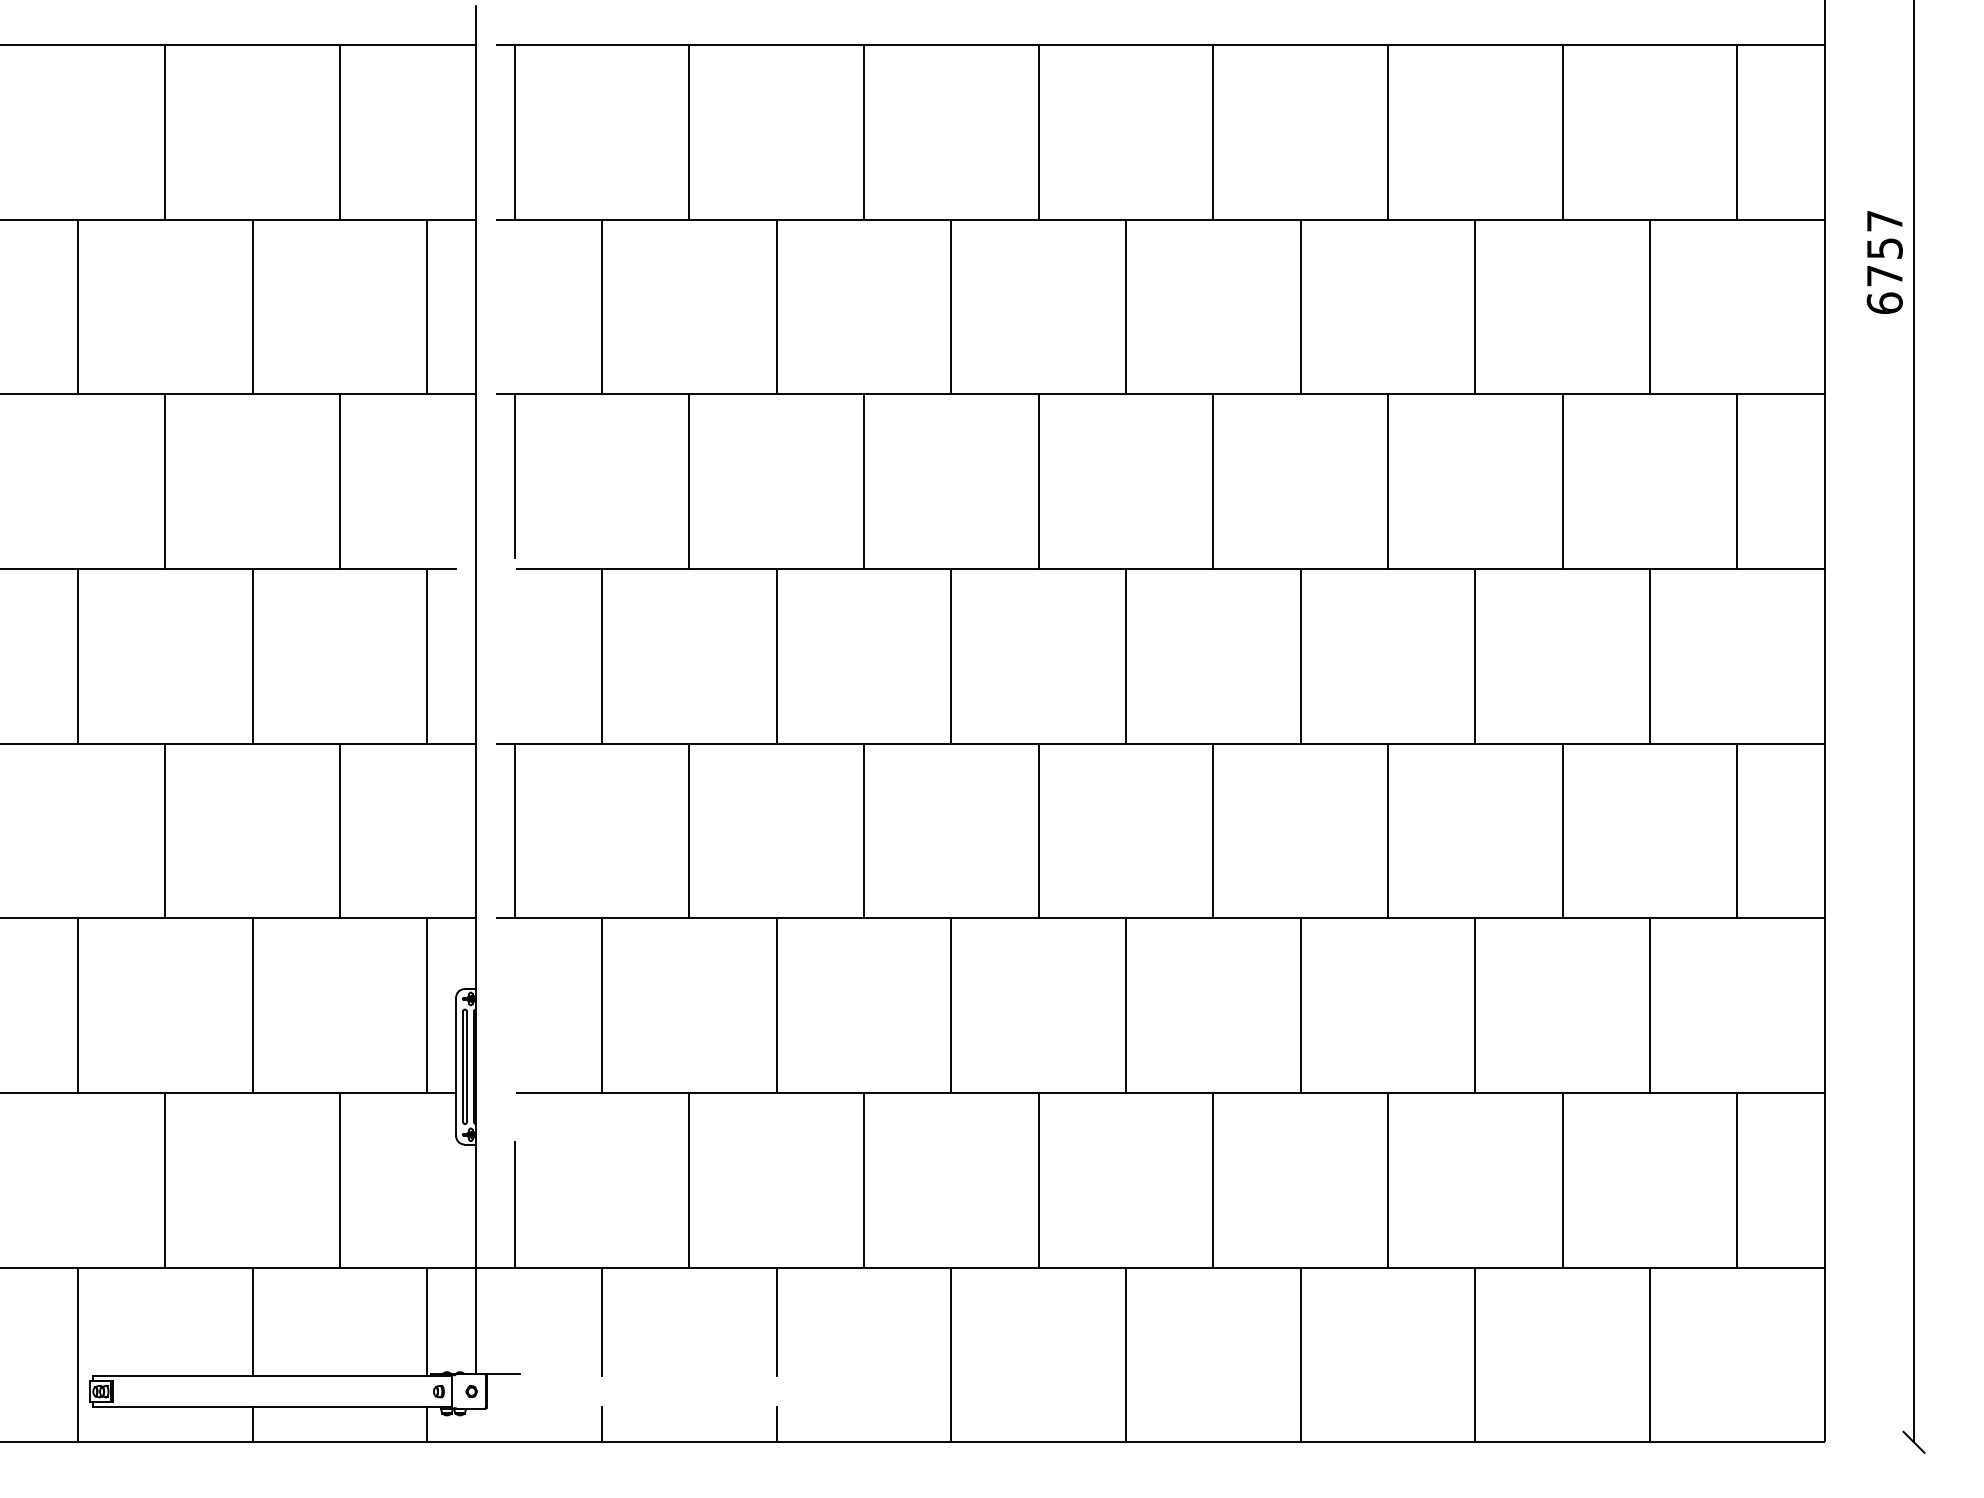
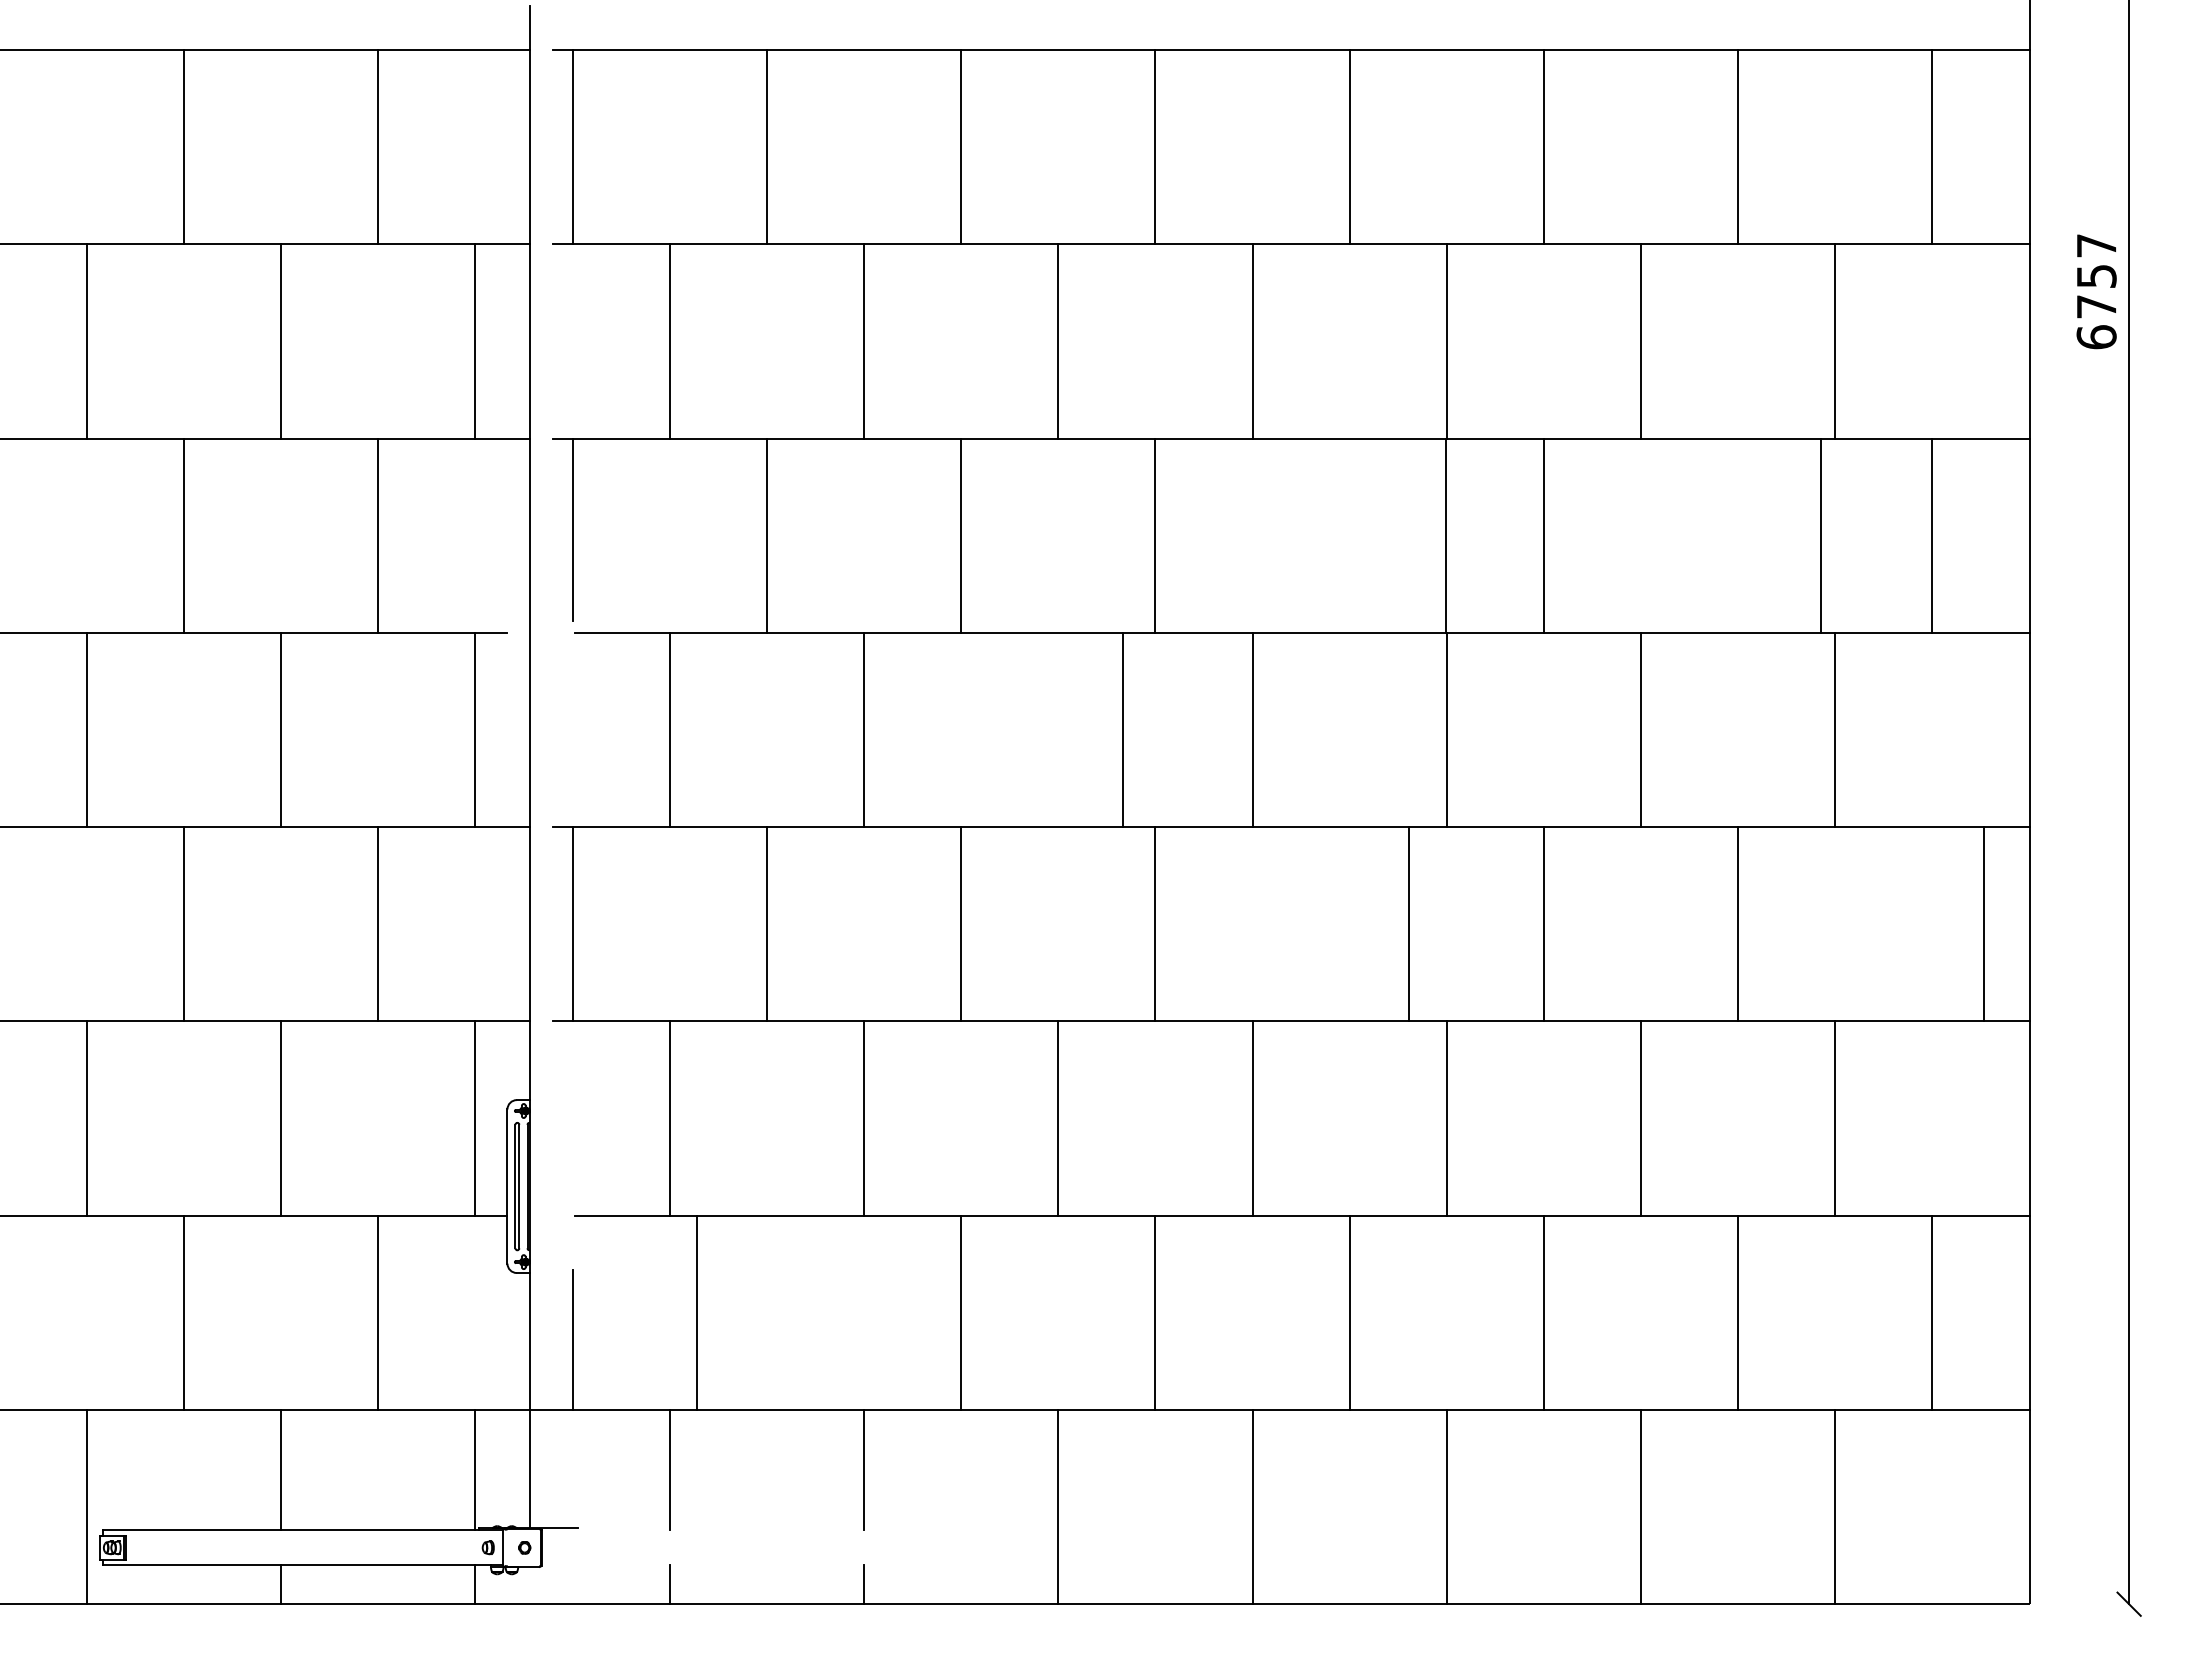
line: (1213, 481) -> (1445, 535), moved
line: (1562, 481) -> (1821, 535), moved
line: (951, 655) -> (1123, 729), moved
line: (1213, 831) -> (1408, 924), moved
line: (1737, 831) -> (1984, 924), moved
line: (689, 1180) -> (696, 1312), moved

